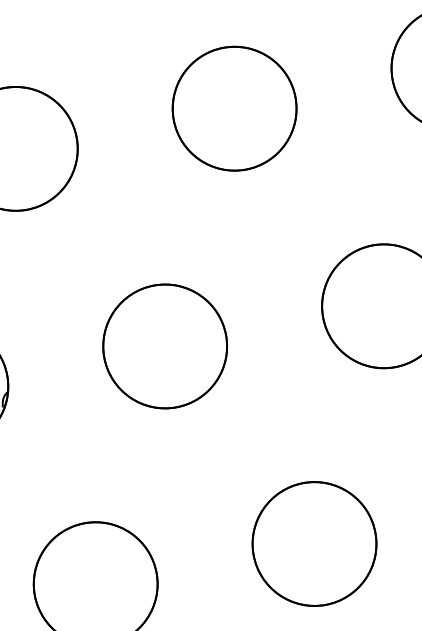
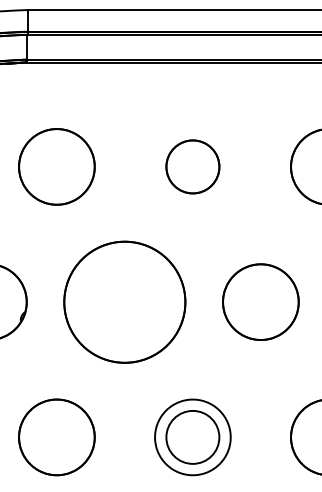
circle: (233, 108) -> (192, 166), size x0.7
circle: (164, 345) -> (124, 301), size x1.6
circle: (313, 544) -> (192, 437), size x0.7

